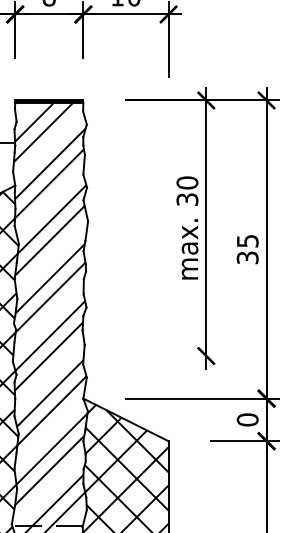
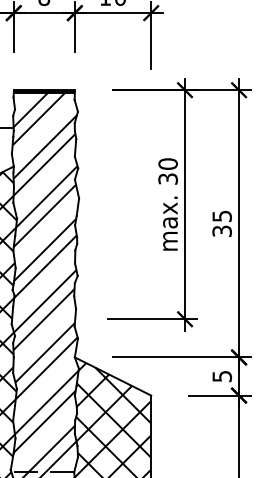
line: (168, 356) -> (151, 319), added
text: (246, 419) -> (221, 376), 0 -> 5

